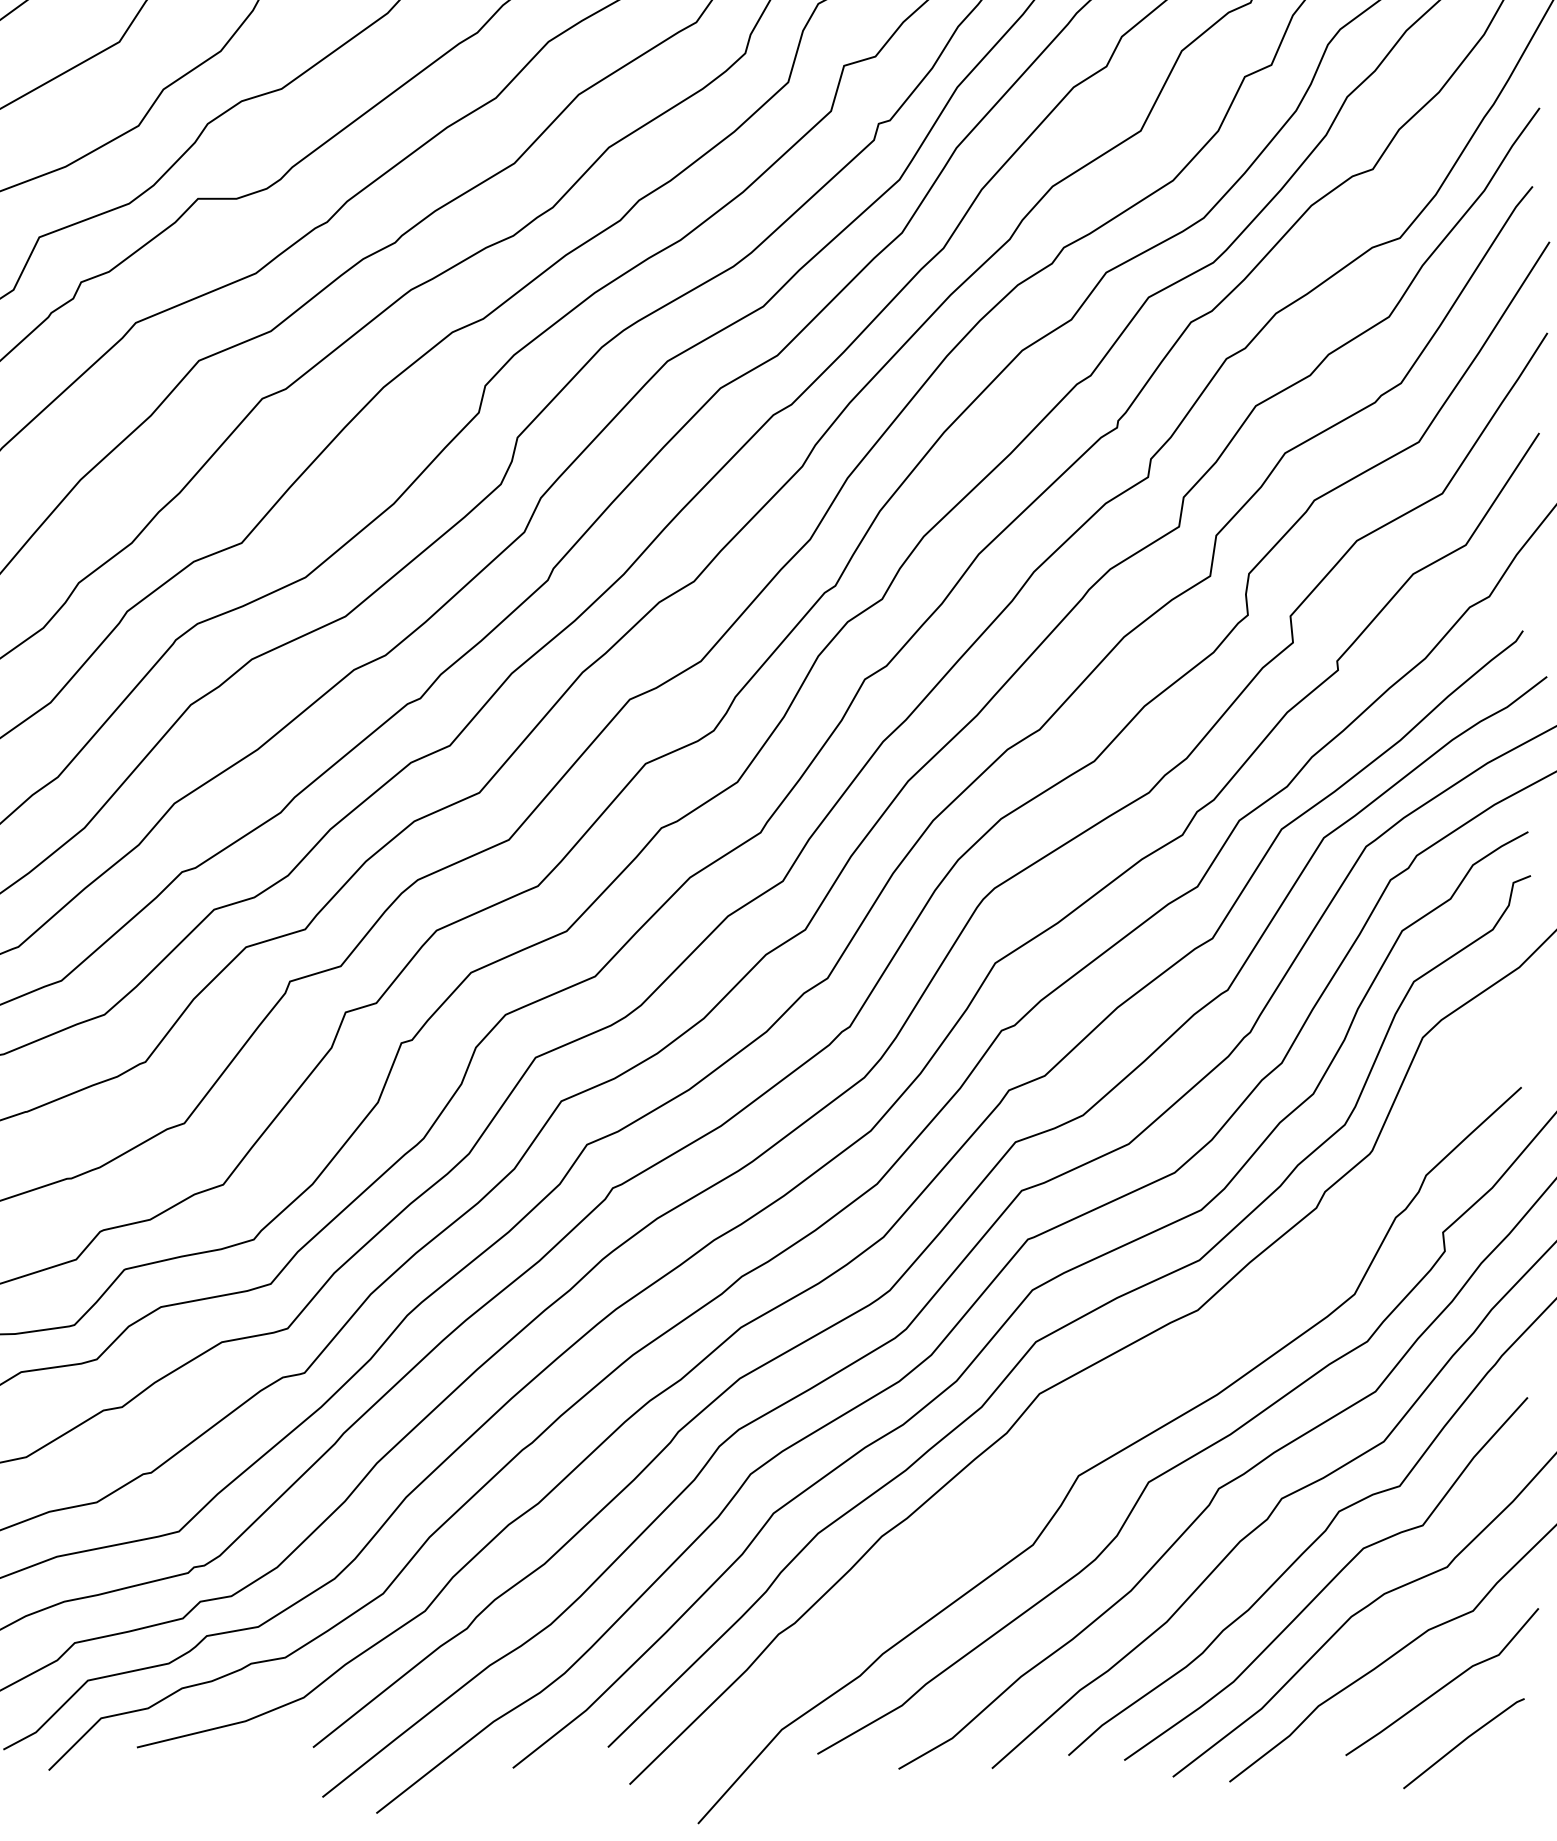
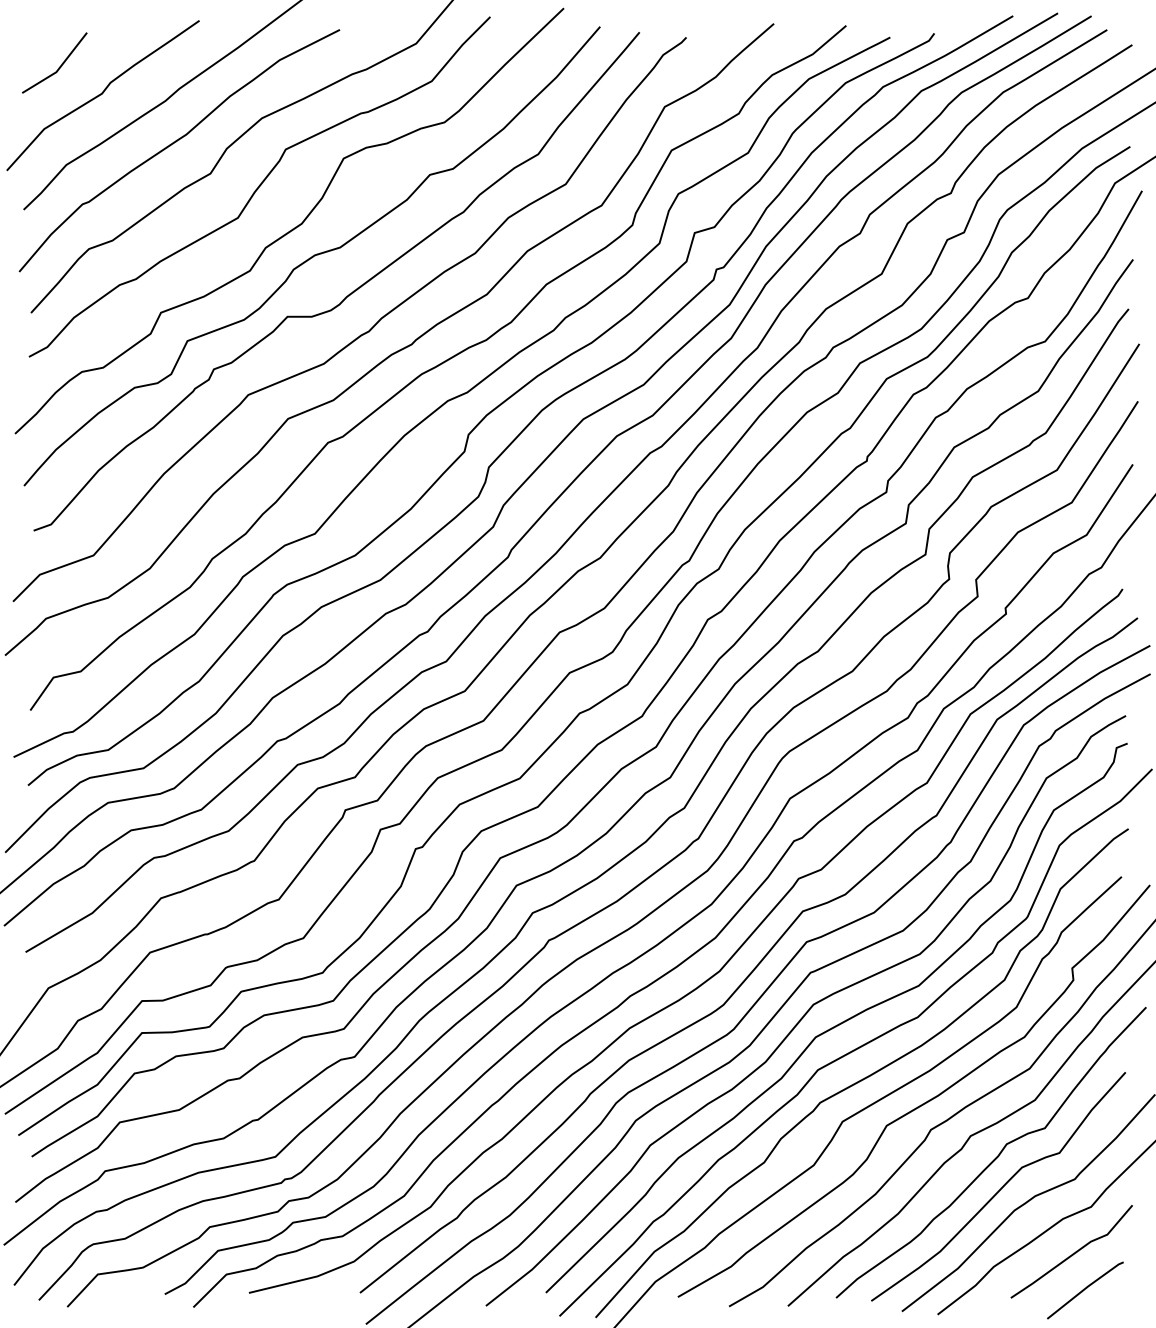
curve: (1113, 1405) -> (864, 1077), added

